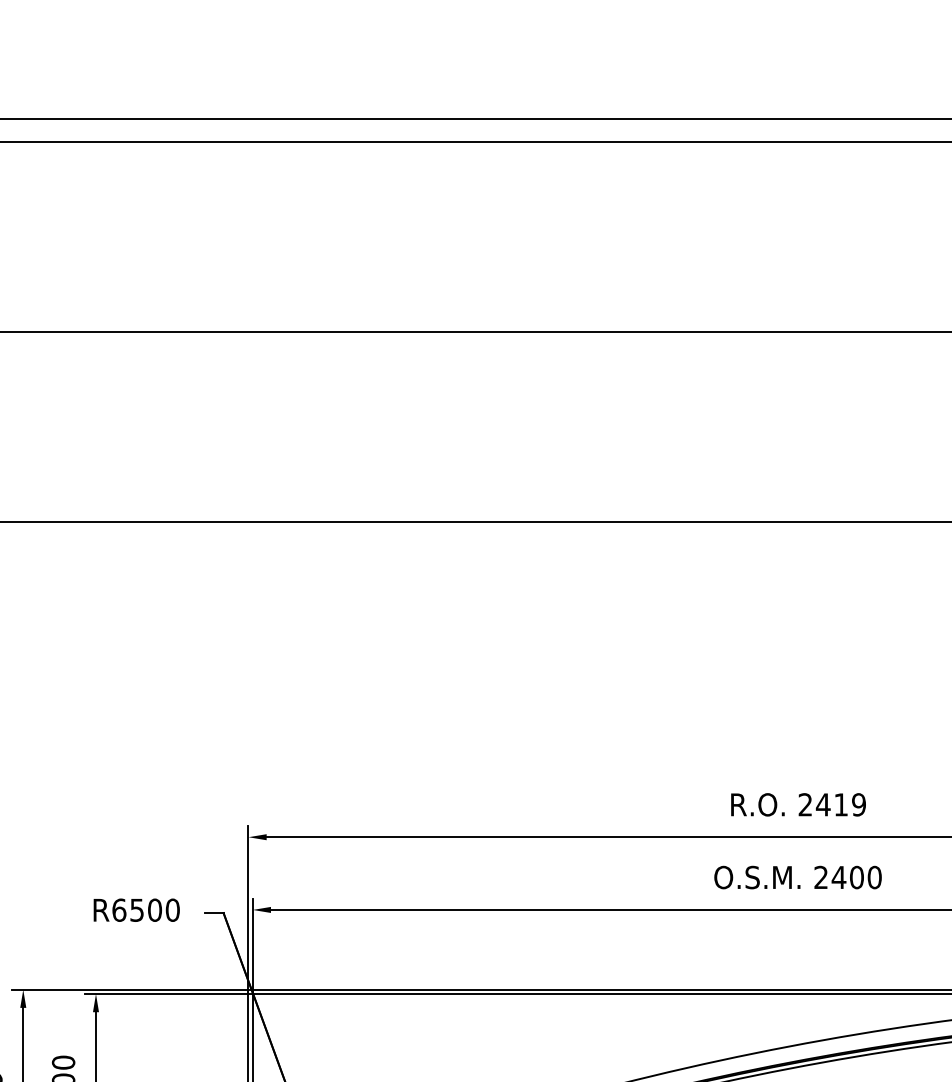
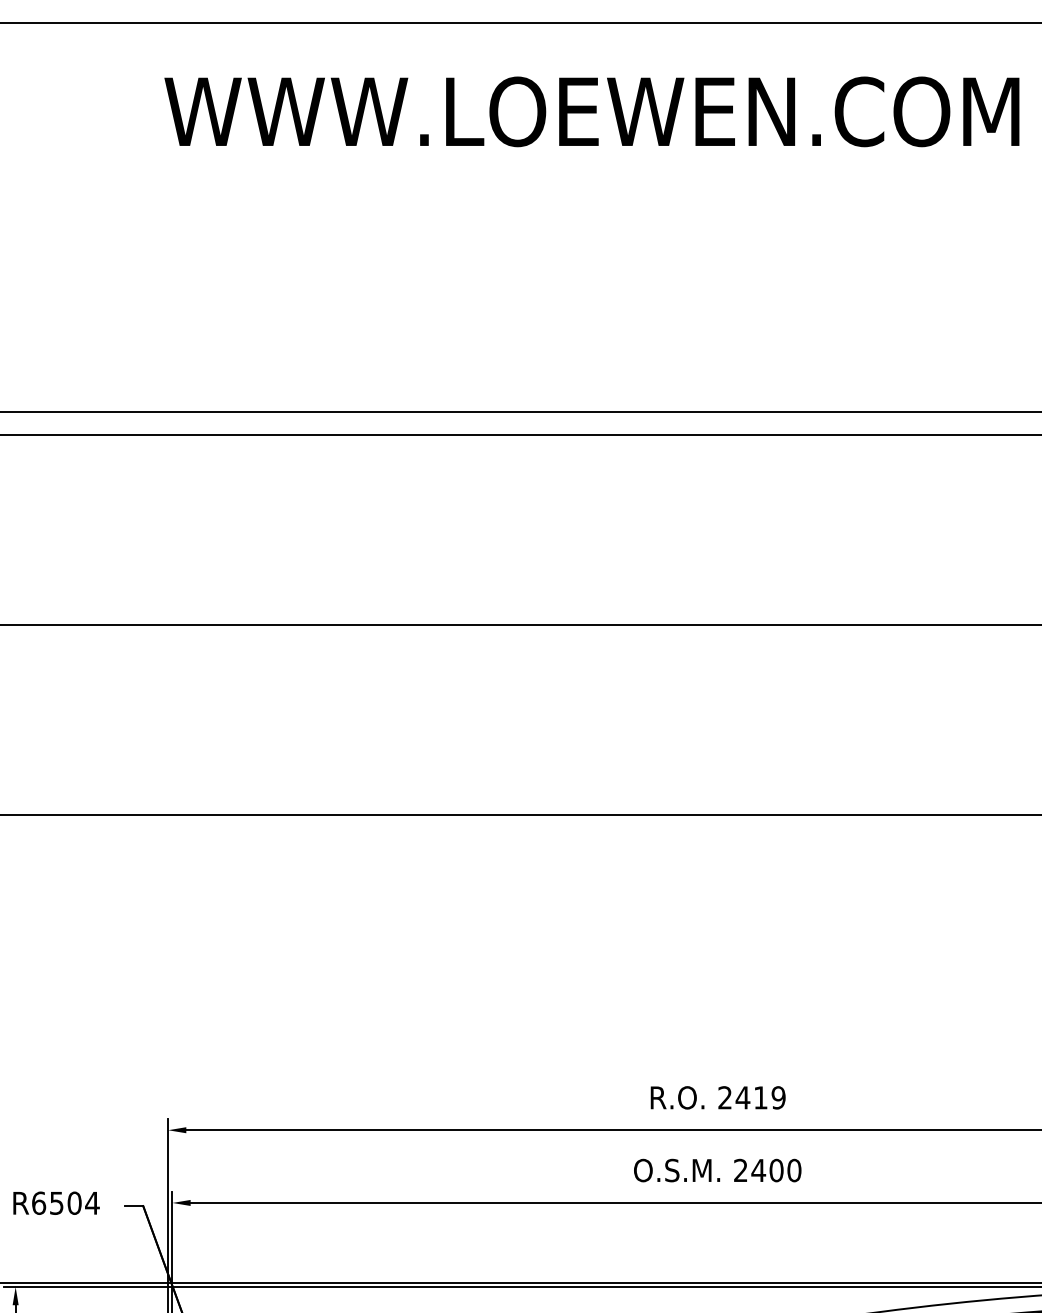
text: (172, 909) -> (92, 1202), R6500 -> R6504

